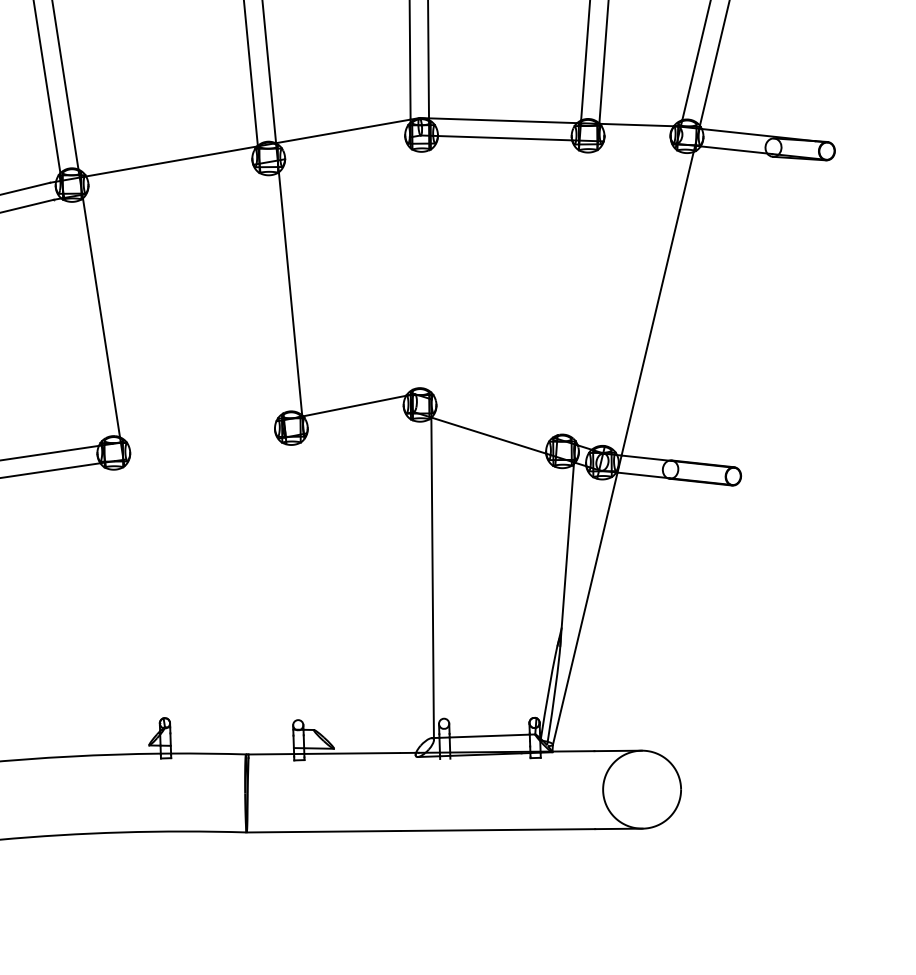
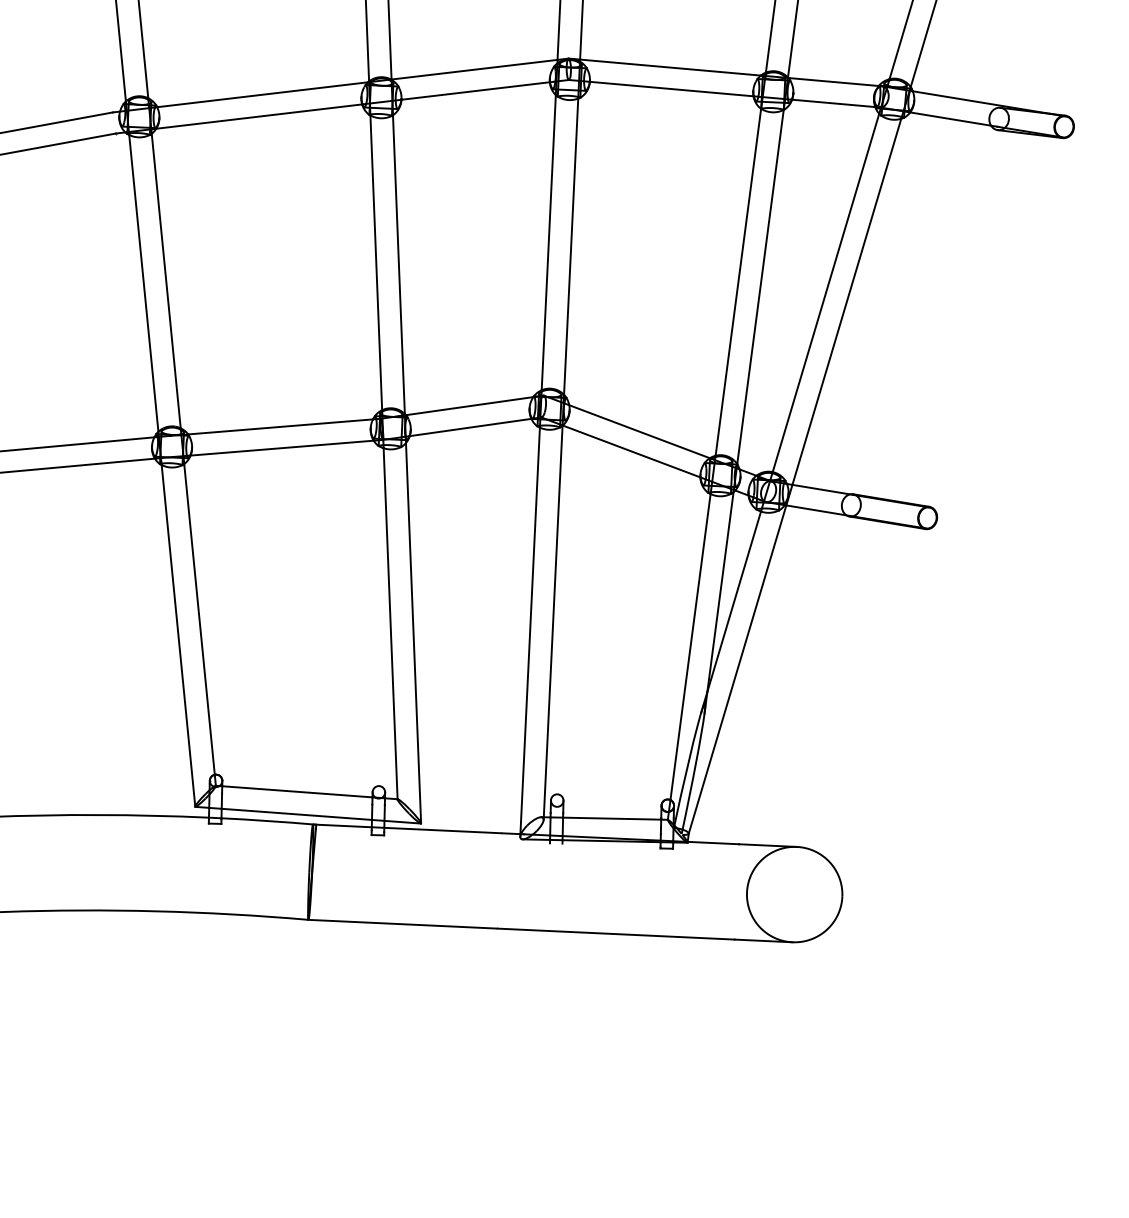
line: (637, 142) -> (833, 103), added
line: (347, 148) -> (478, 90), added
line: (169, 179) -> (258, 116), added
line: (411, 268) -> (548, 242), added
line: (430, 271) -> (571, 246), added
line: (568, 292) -> (738, 281), added
line: (272, 293) -> (376, 262), added
line: (586, 295) -> (760, 286), added
line: (639, 297) -> (825, 292), added
line: (83, 320) -> (143, 282), added
line: (491, 418) -> (636, 430), added
line: (357, 423) -> (471, 427), added
line: (201, 431) -> (280, 426), added
line: (202, 448) -> (280, 447), added
line: (579, 553) -> (734, 601), added
line: (300, 586) -> (390, 623), added
line: (413, 586) -> (529, 630), added
line: (144, 591) -> (199, 618), added
line: (545, 592) -> (690, 647), added
line: (319, 593) -> (413, 632), added
line: (127, 606) -> (178, 635), added
line: (231, 728) -> (297, 791), added
line: (232, 746) -> (296, 813), added

